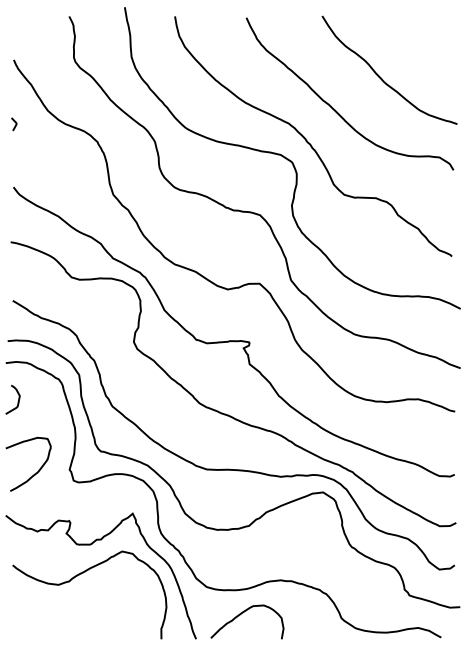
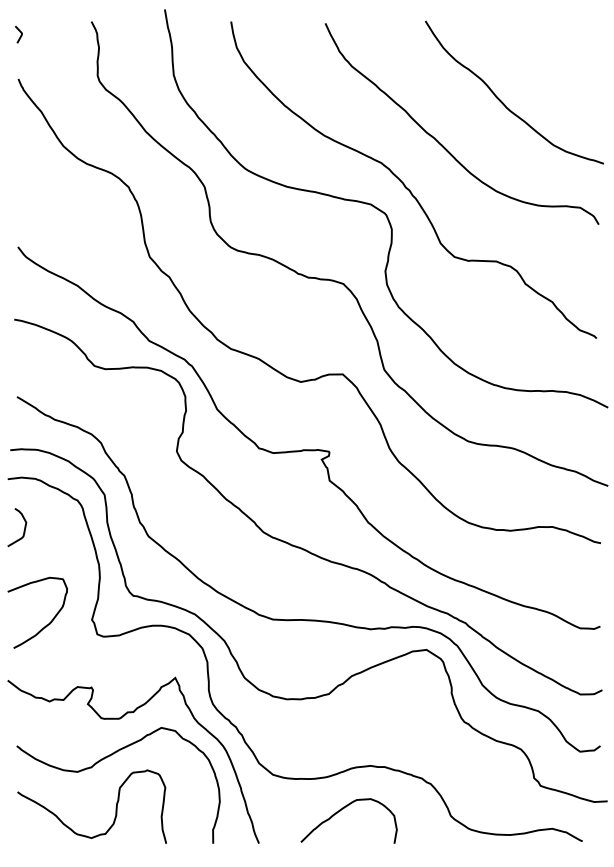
line: (15, 124) -> (20, 34), moved
curve: (87, 610) -> (115, 805), added
curve: (243, 613) -> (343, 809), moved

